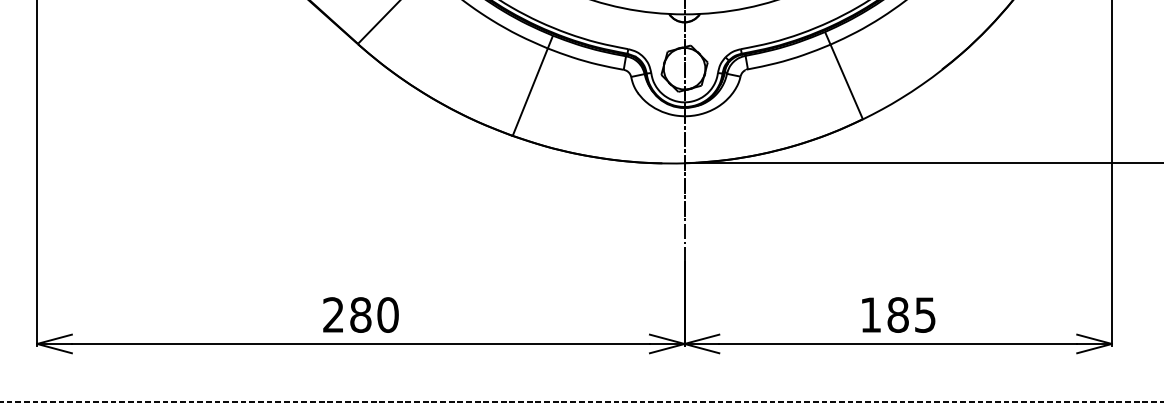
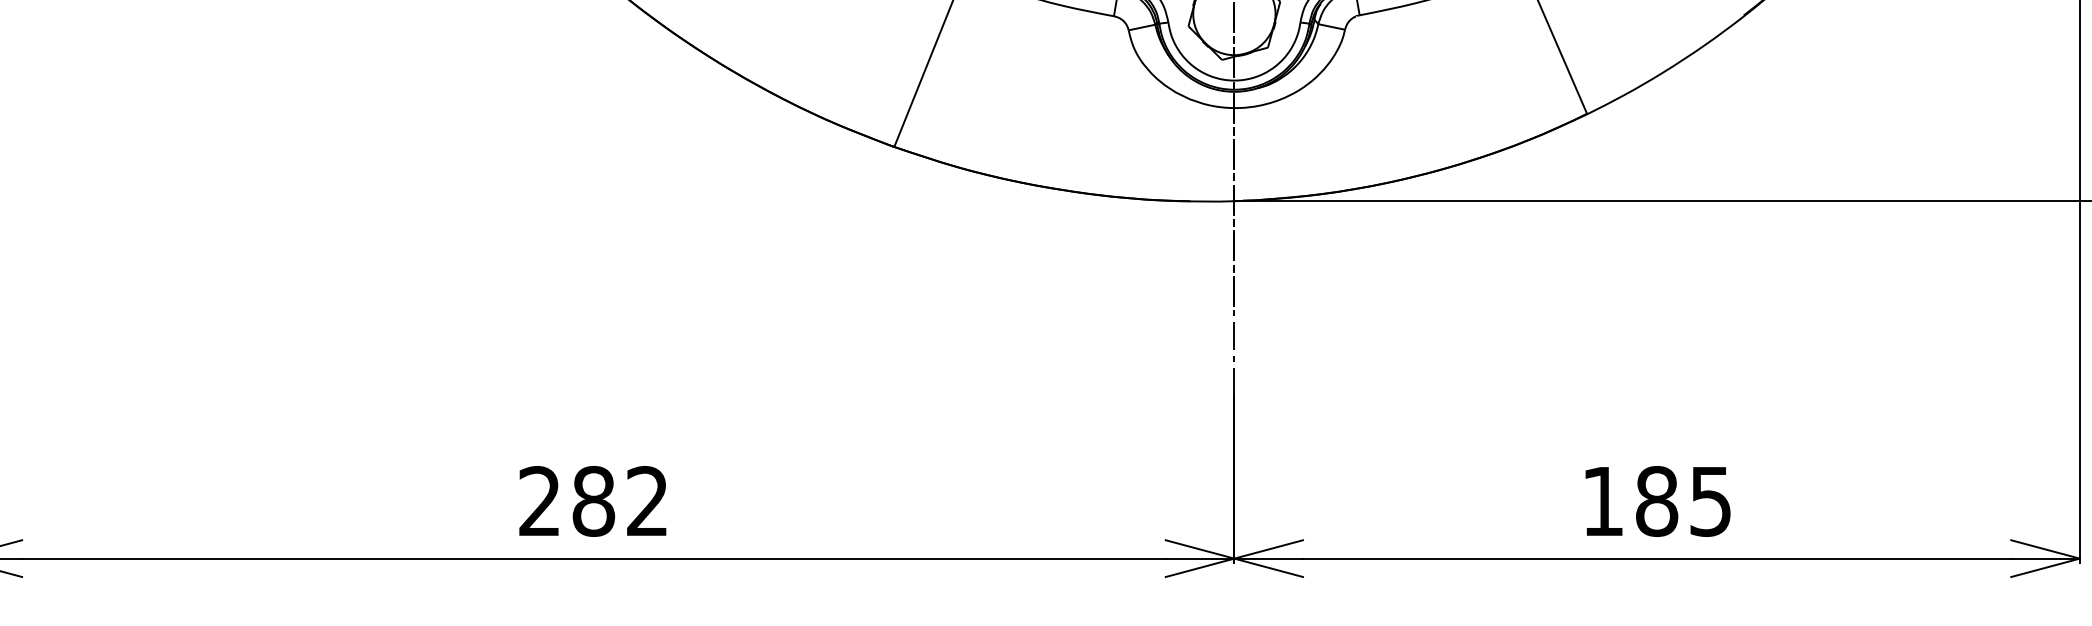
text: (387, 314) -> (646, 500), 280 -> 282

